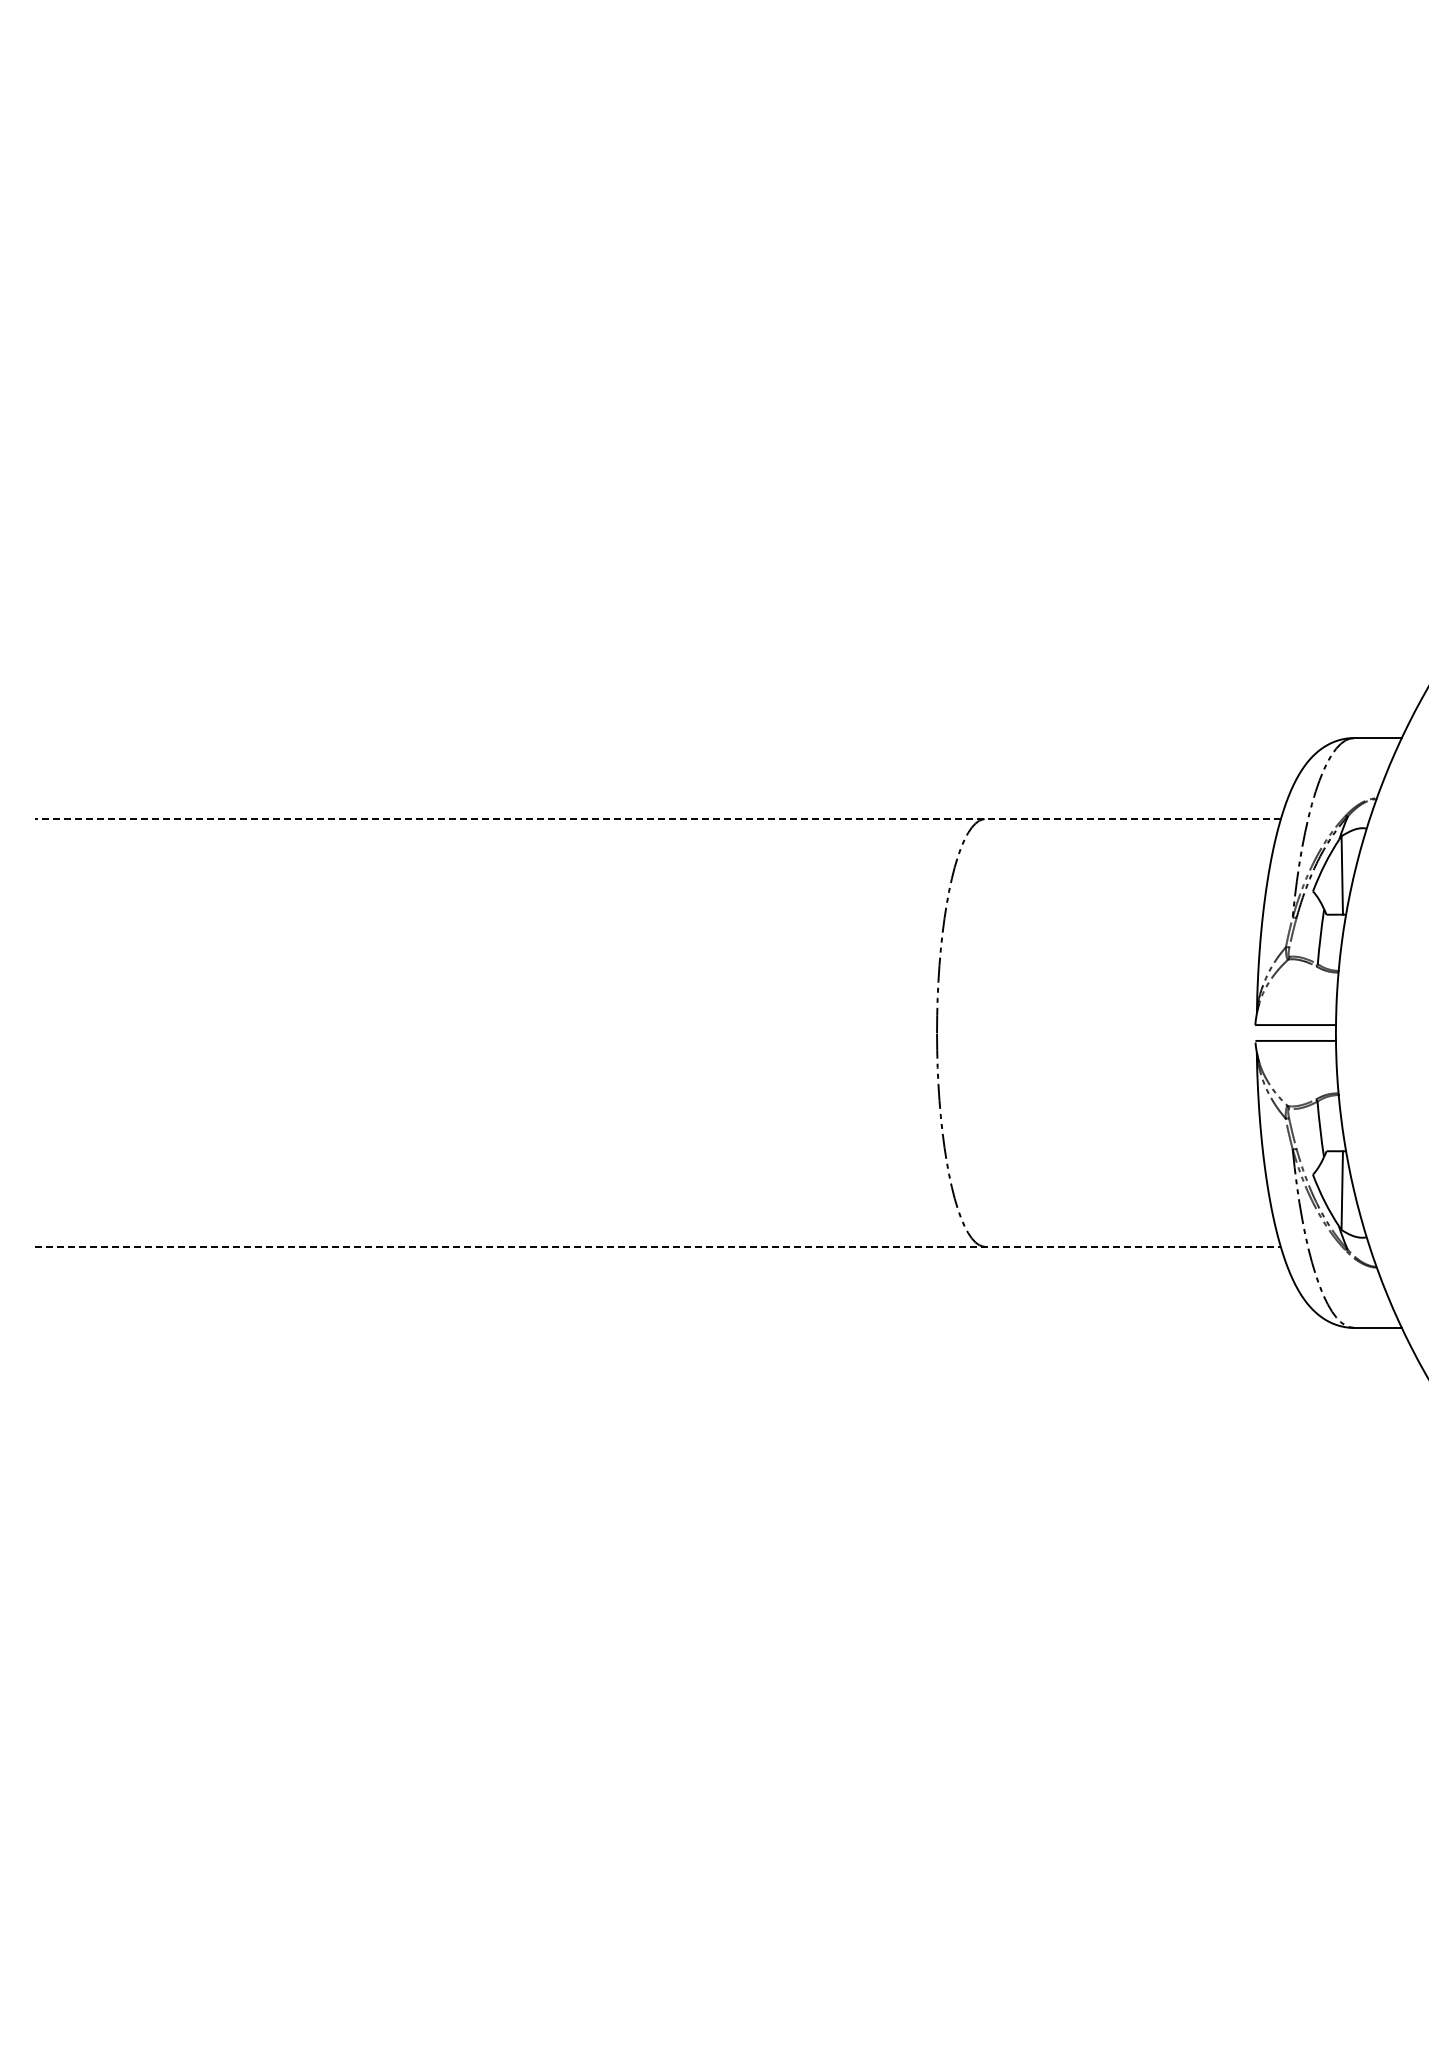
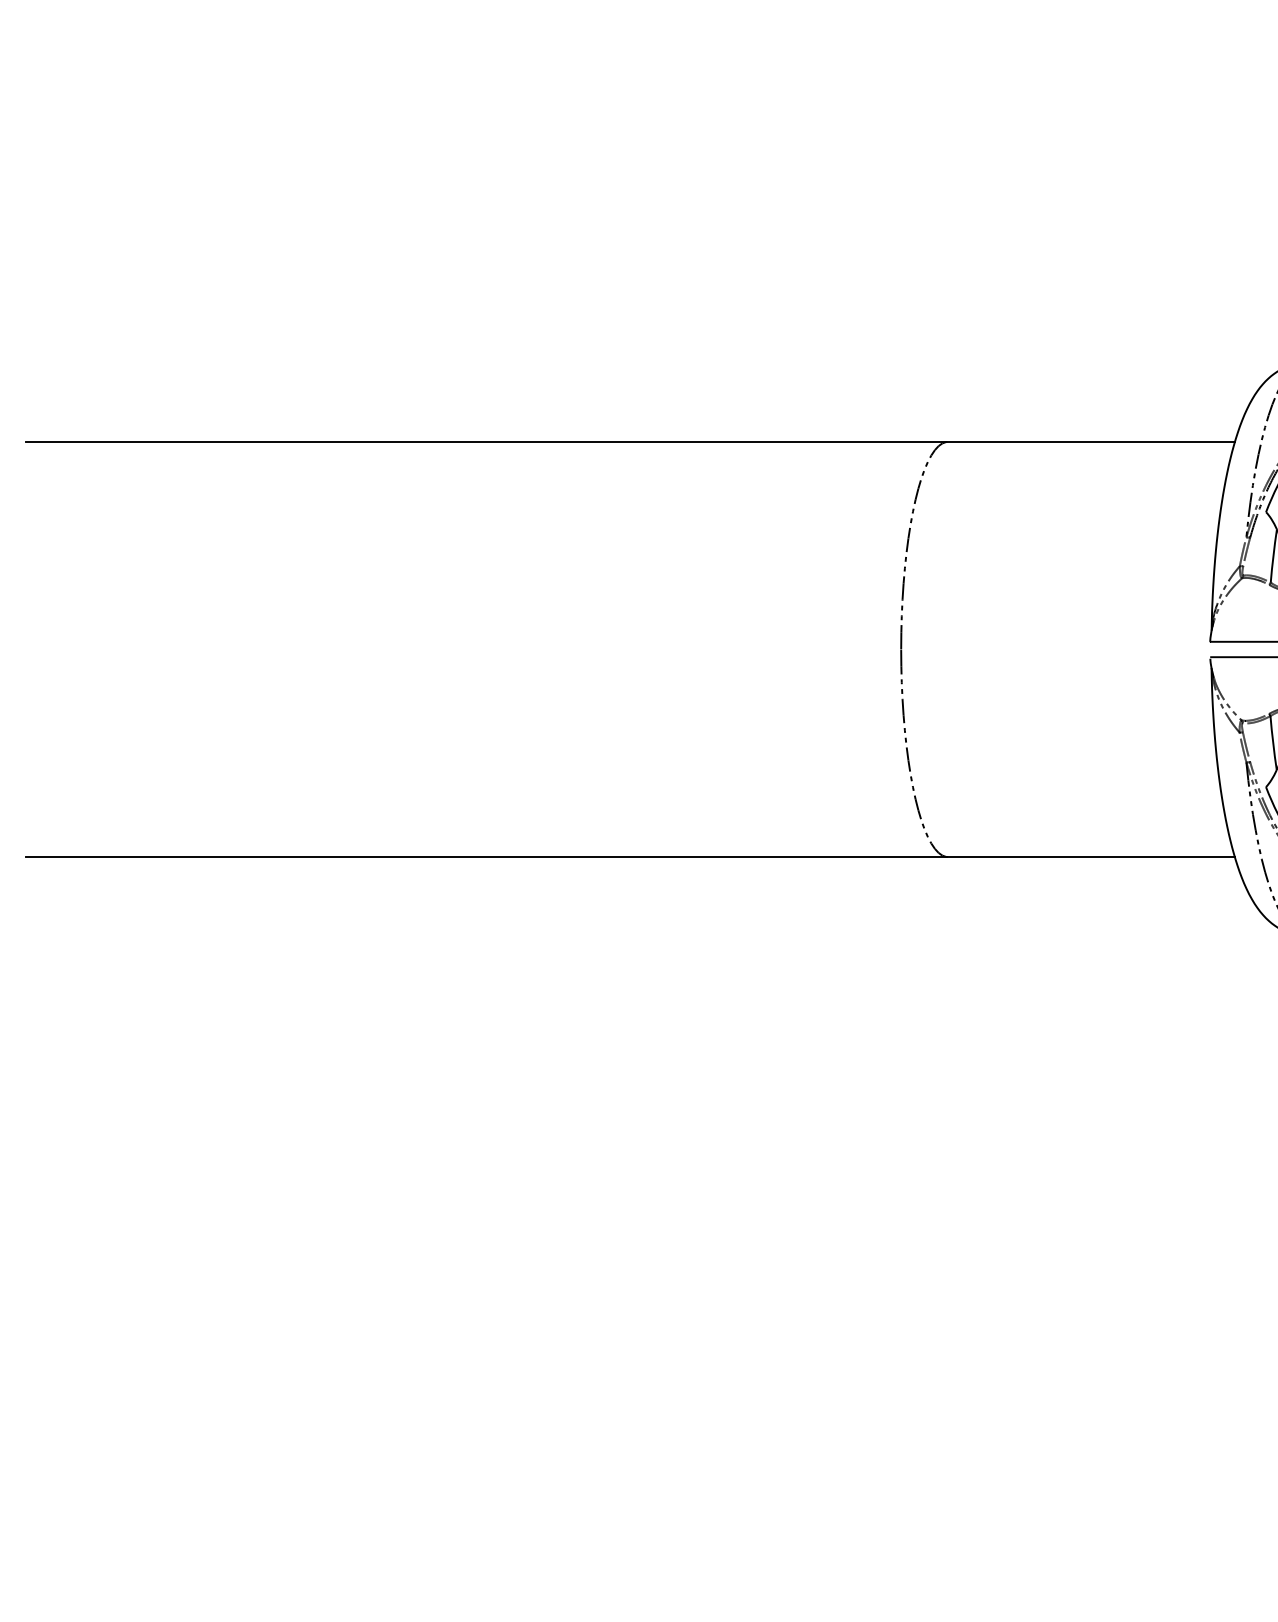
line: (658, 819) -> (630, 442), dashed -> solid
line: (658, 1246) -> (630, 856), dashed -> solid

